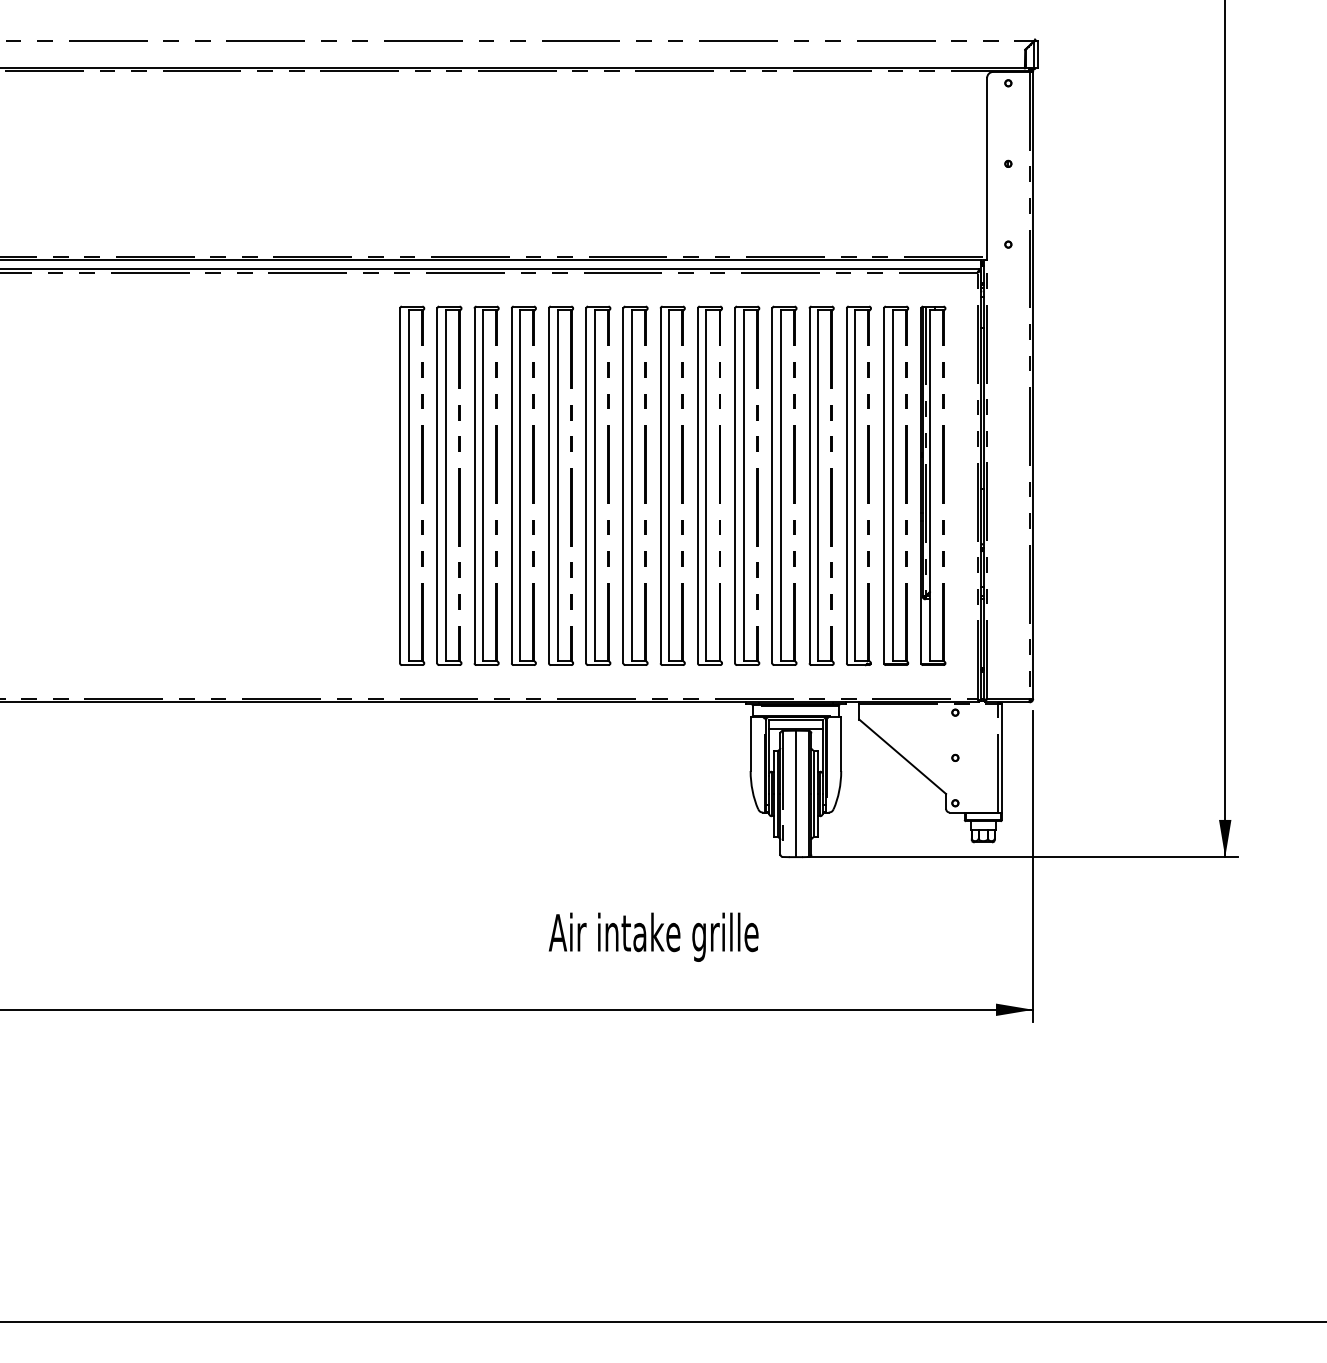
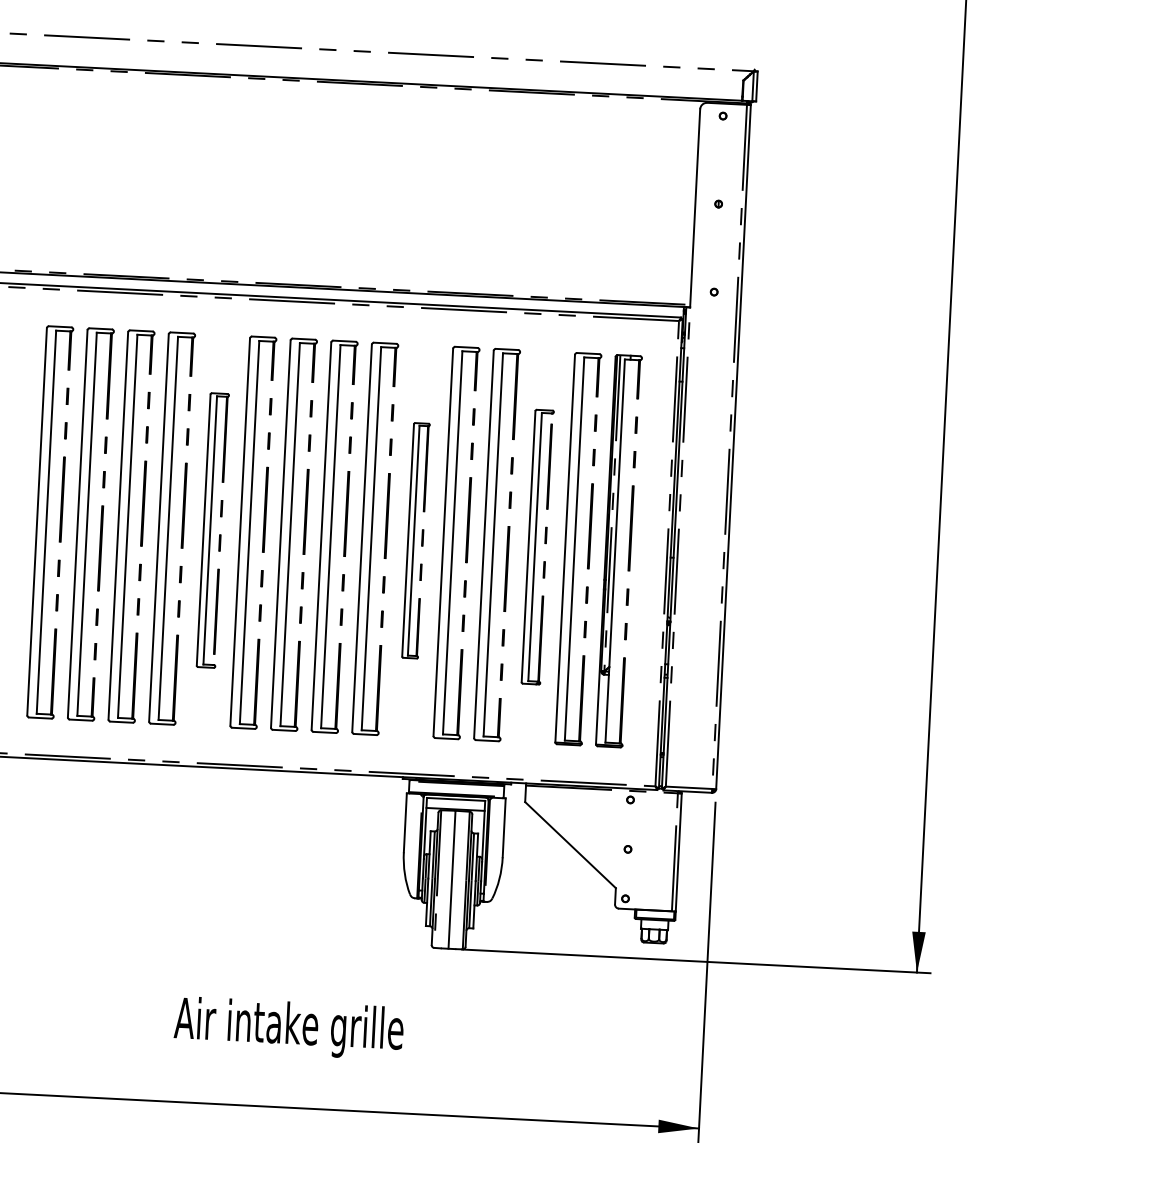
part: (561, 485) -> (213, 530), size x0.7
part: (747, 485) -> (416, 540), size x0.6
part: (858, 485) -> (537, 546), size x0.7

